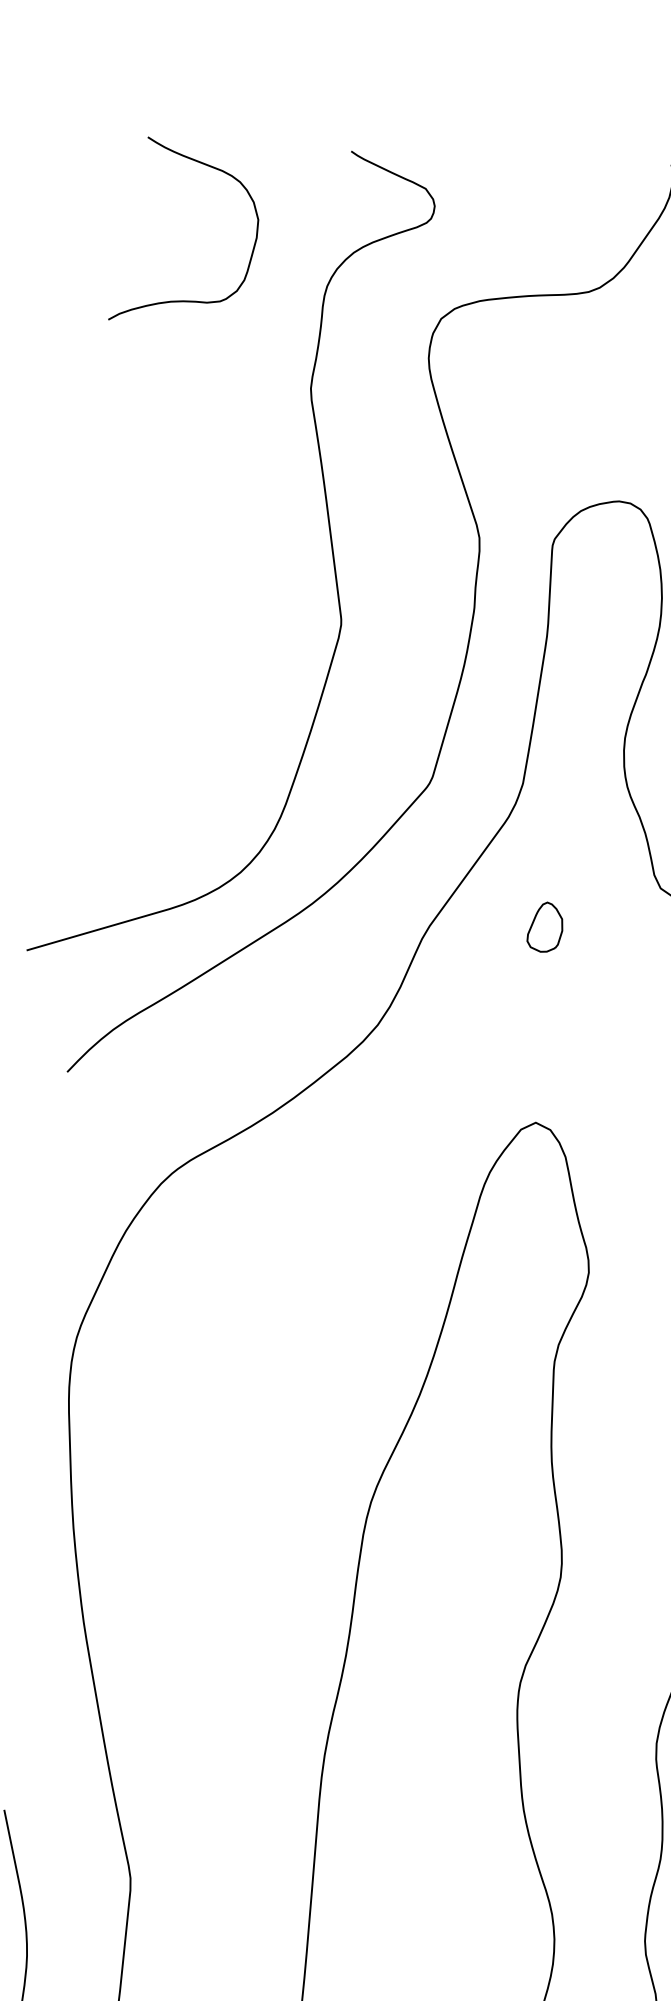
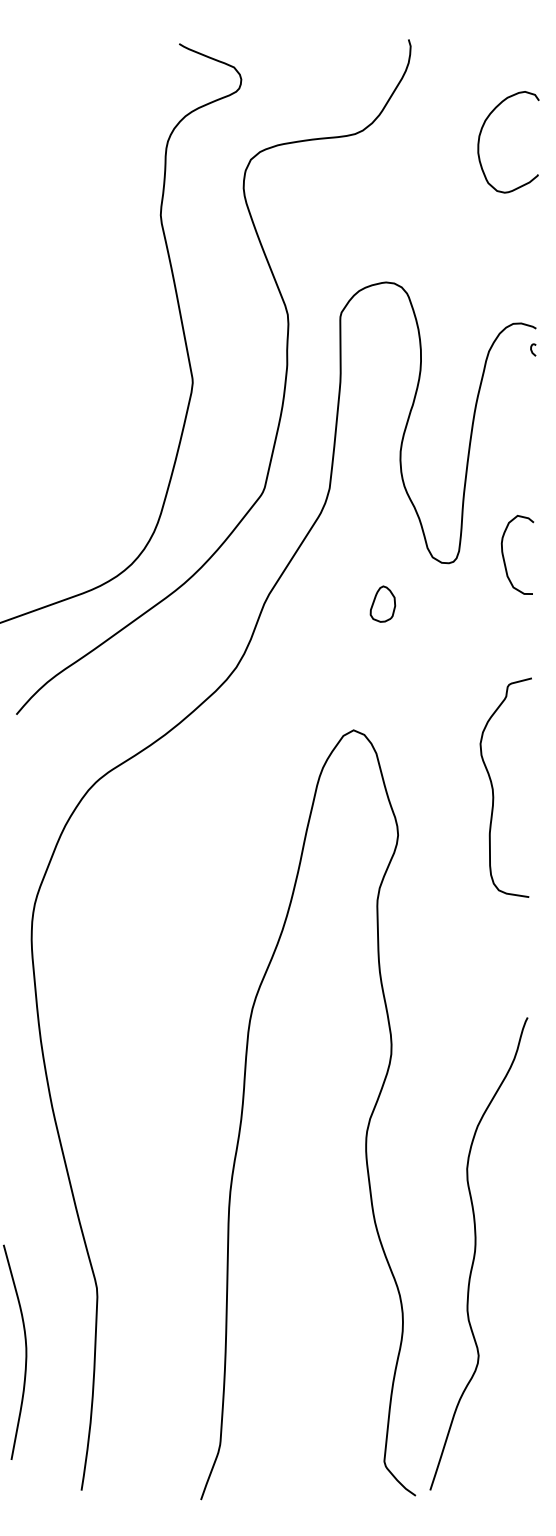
curve: (212, 168) -> (80, 62), removed
part: (544, 926) -> (382, 603), moved

